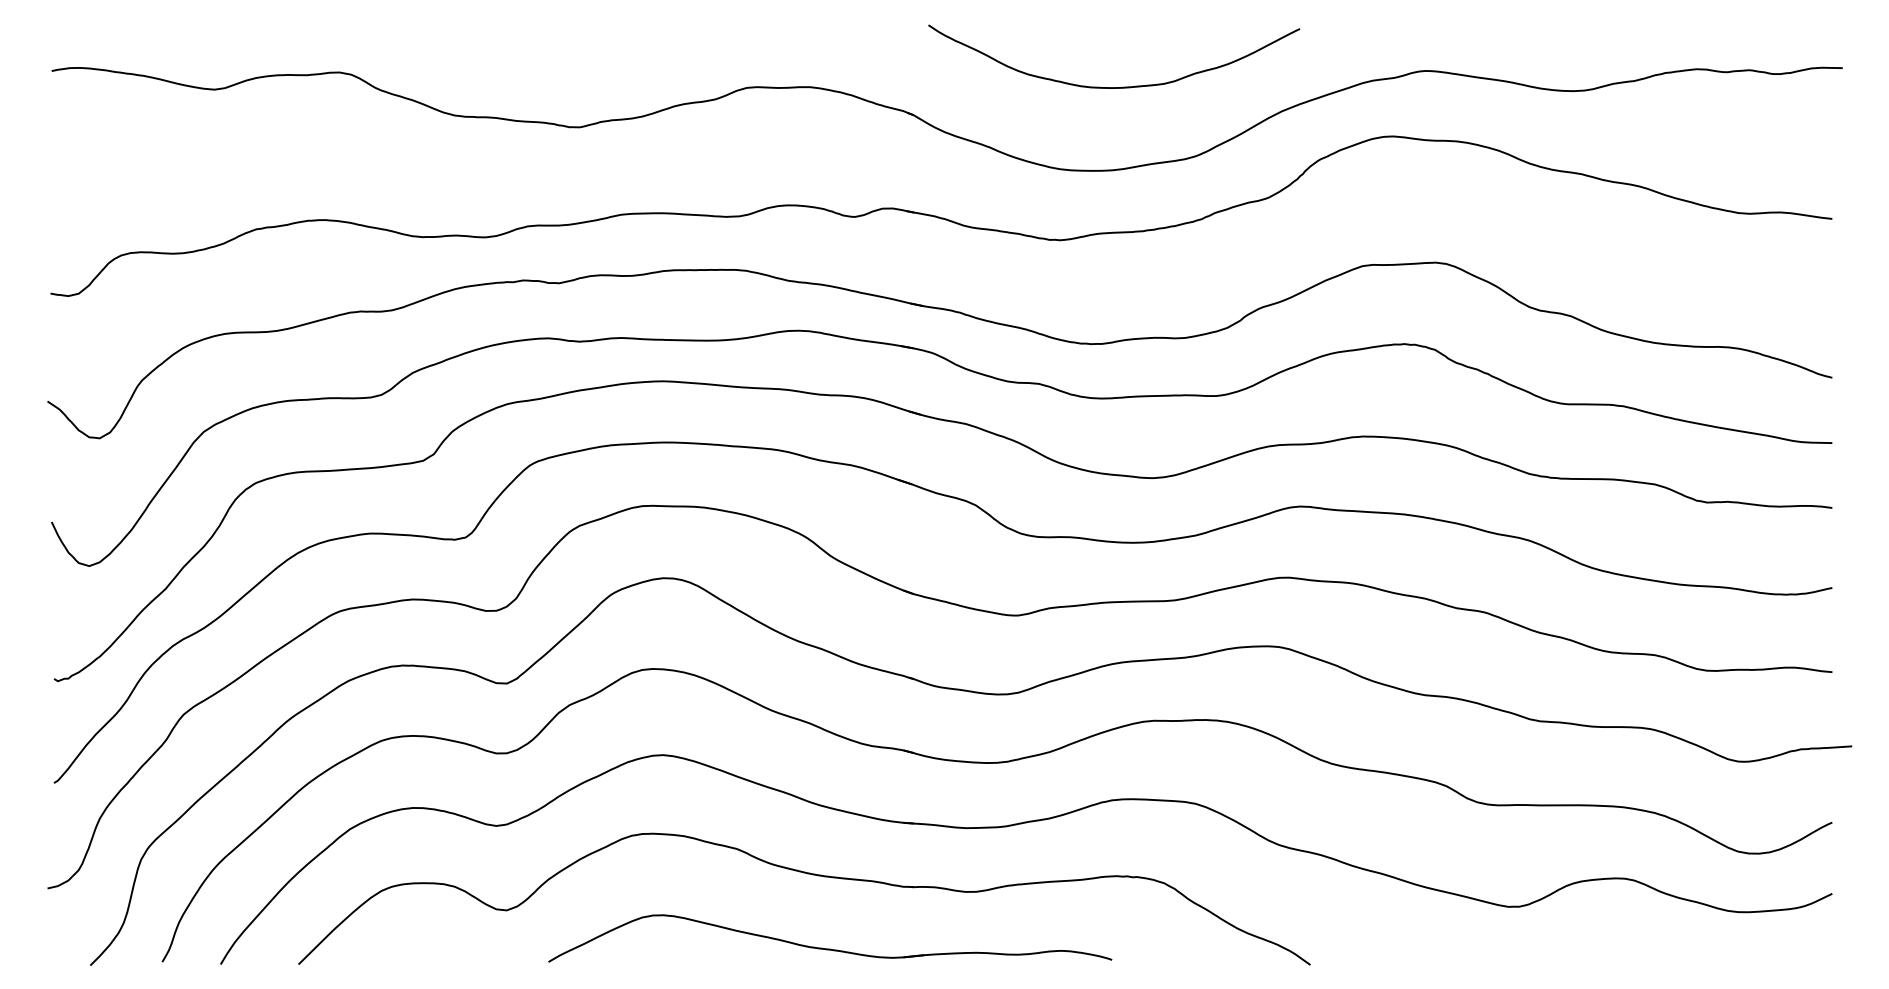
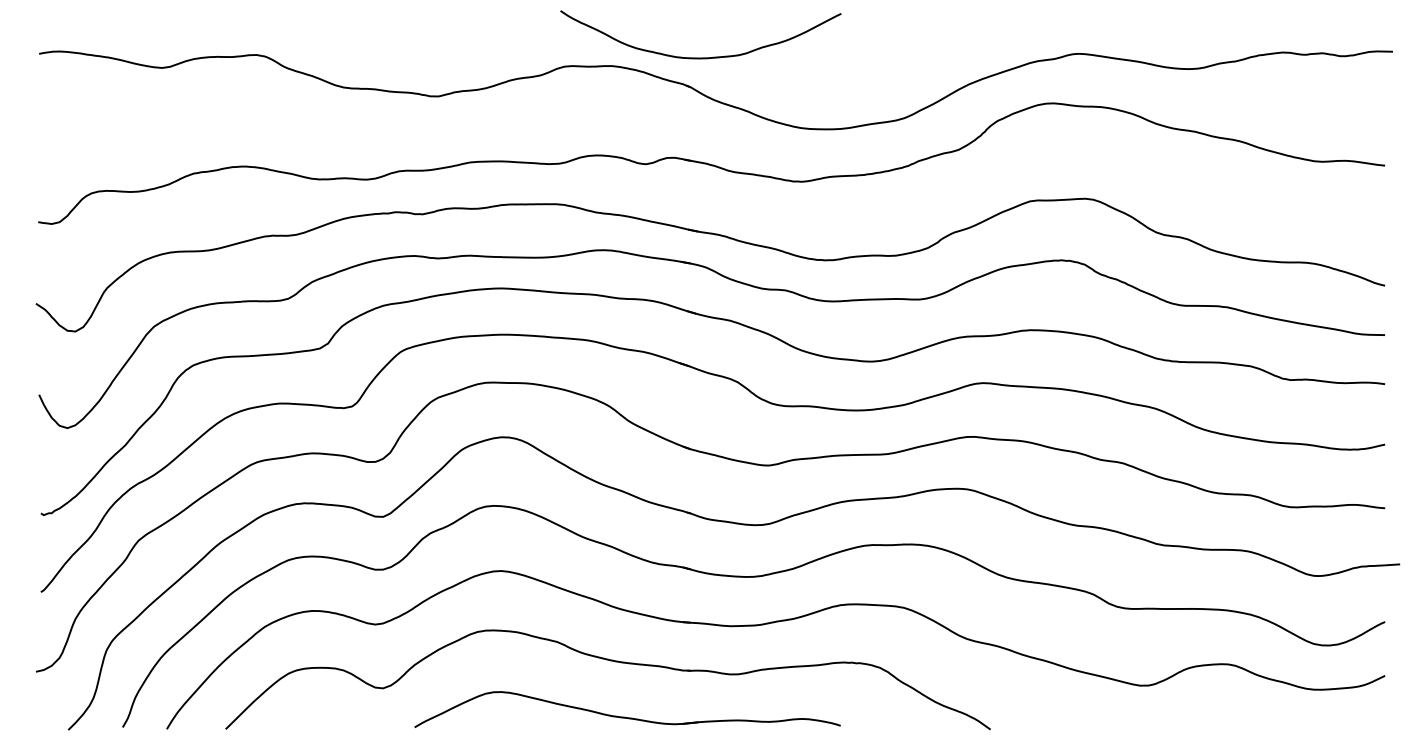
curve: (1114, 87) -> (701, 58), moved

